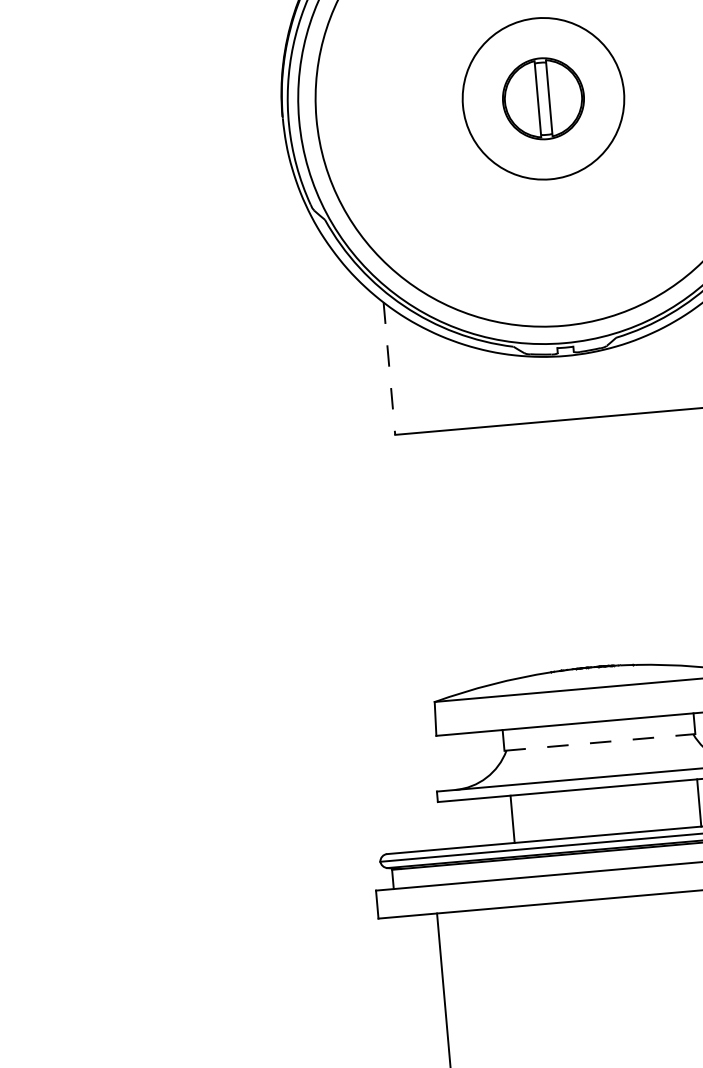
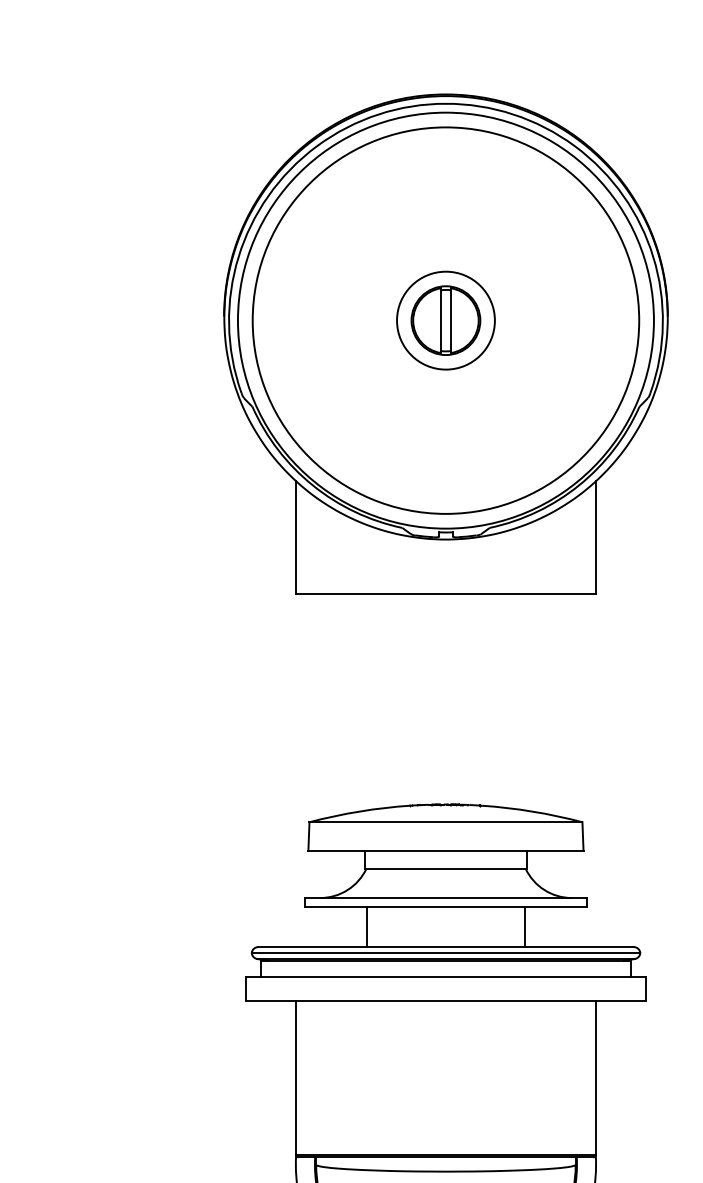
circle: (542, 98) -> (445, 320), size x0.71
line: (389, 368) -> (295, 537), dashed -> solid
line: (600, 742) -> (446, 868), dashed -> solid

